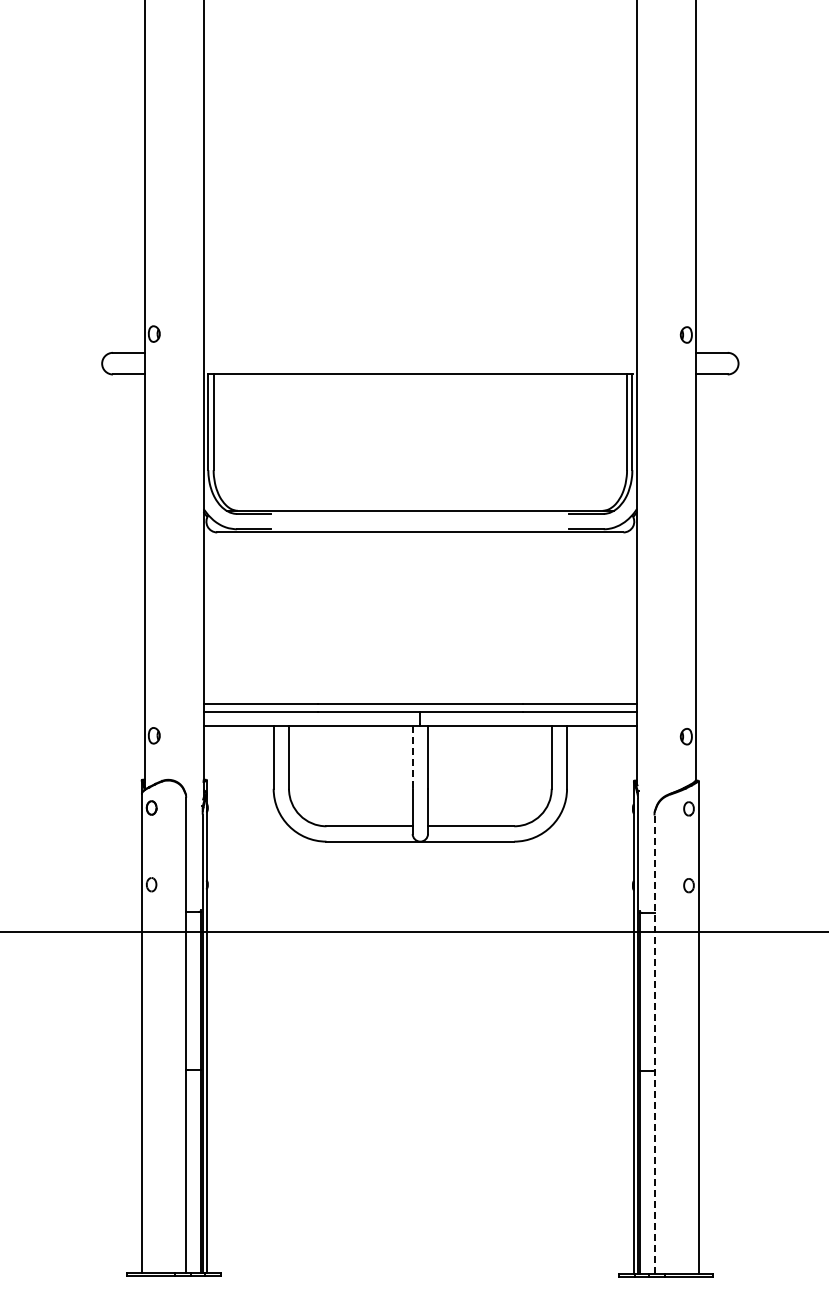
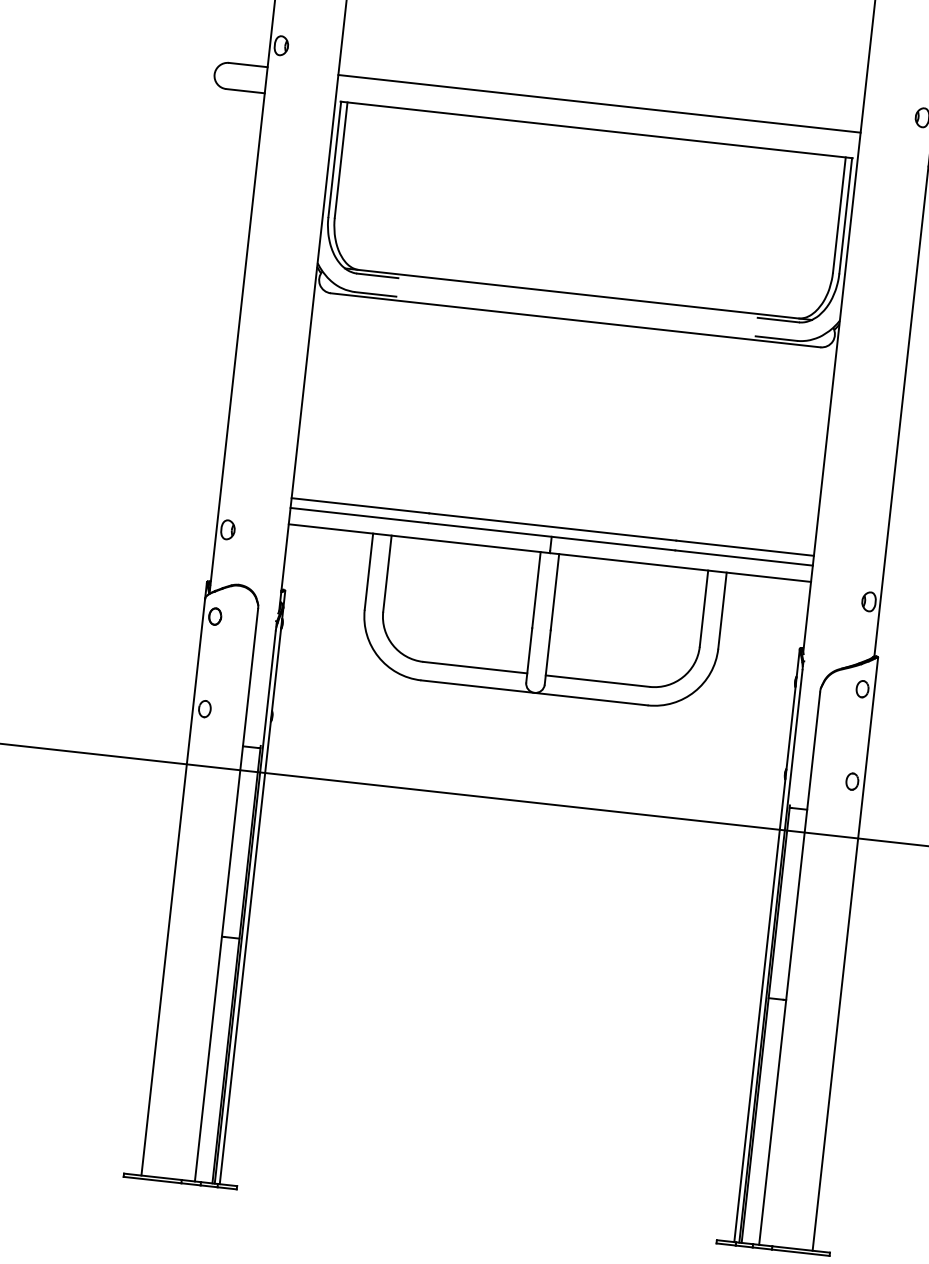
line: (420, 352) -> (599, 103), added
line: (412, 757) -> (536, 590), dashed -> solid
line: (654, 1044) -> (789, 968), dashed -> solid

